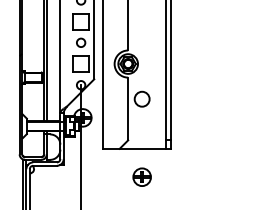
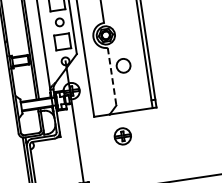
line: (128, 109) -> (112, 77), solid -> dashed
part: (141, 176) -> (122, 135), moved

